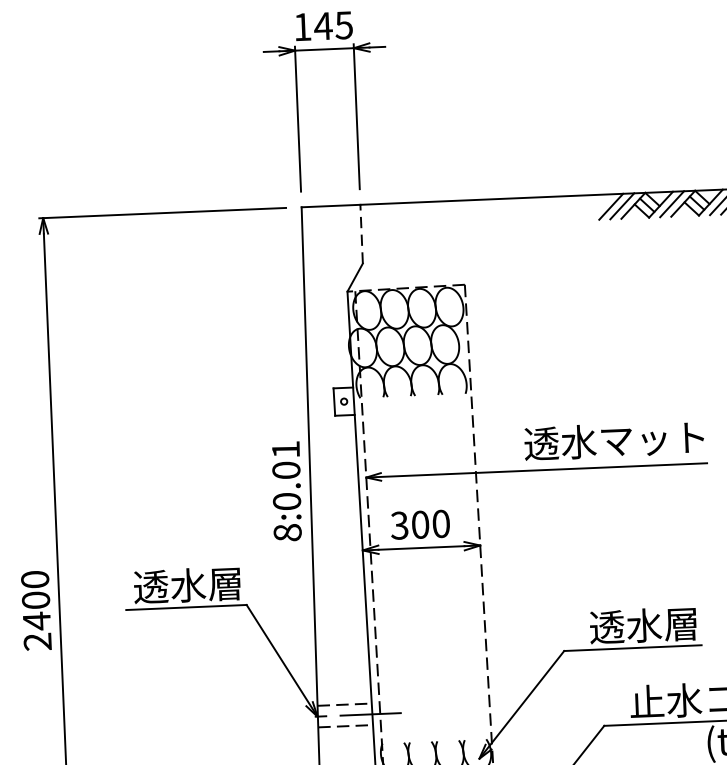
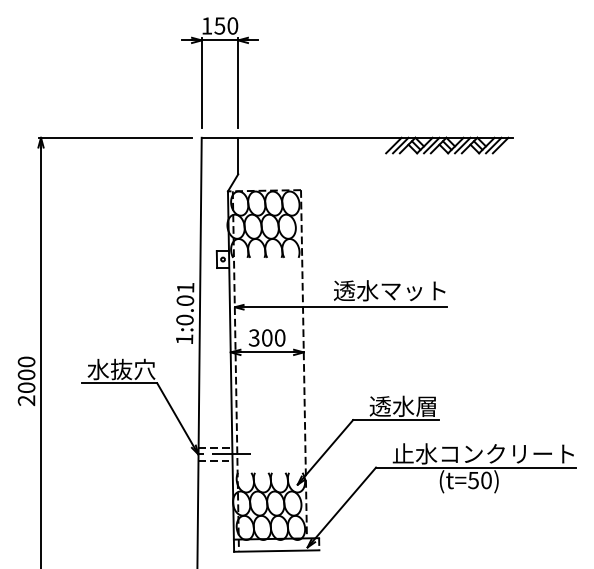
text: (333, 24) -> (226, 25), 145 -> 150
line: (361, 233) -> (238, 155), dashed -> solid
text: (287, 532) -> (184, 339), 8:0.01 -> 1:0.01
text: (188, 585) -> (121, 369), 透水層 -> 水抜穴
text: (36, 620) -> (26, 387), 2400 -> 2000

